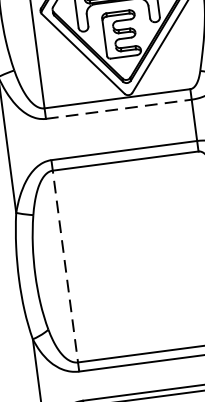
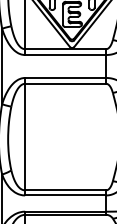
line: (120, 109) -> (66, 55), dashed -> solid
line: (65, 265) -> (25, 136), dashed -> solid

